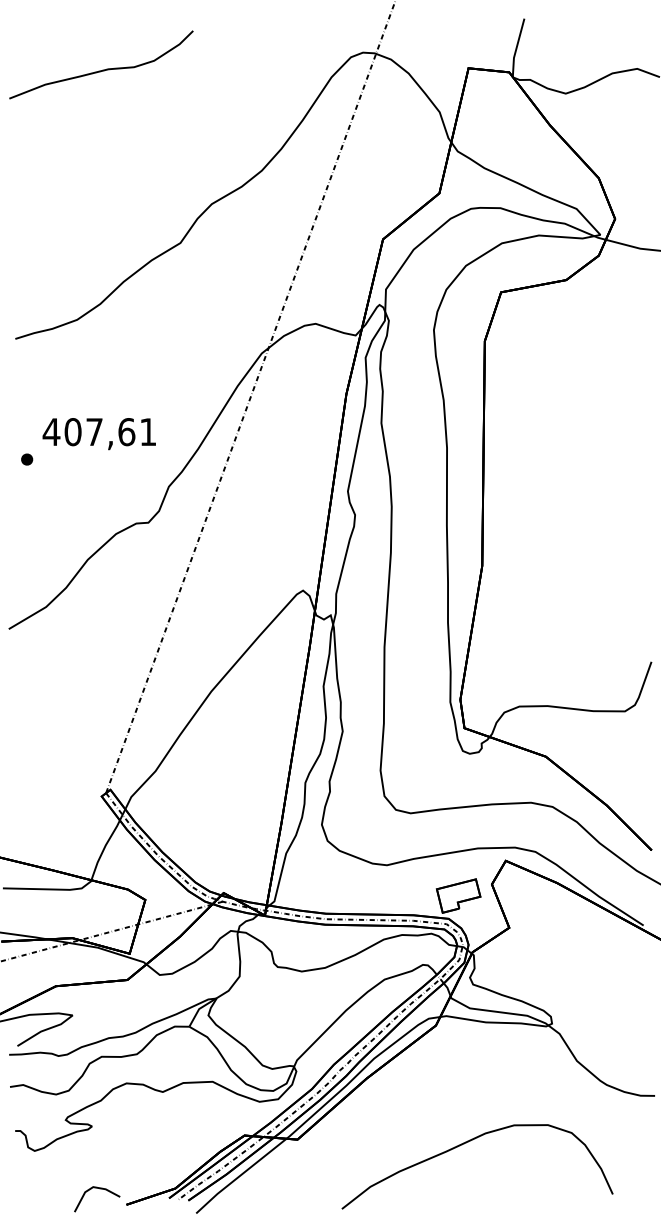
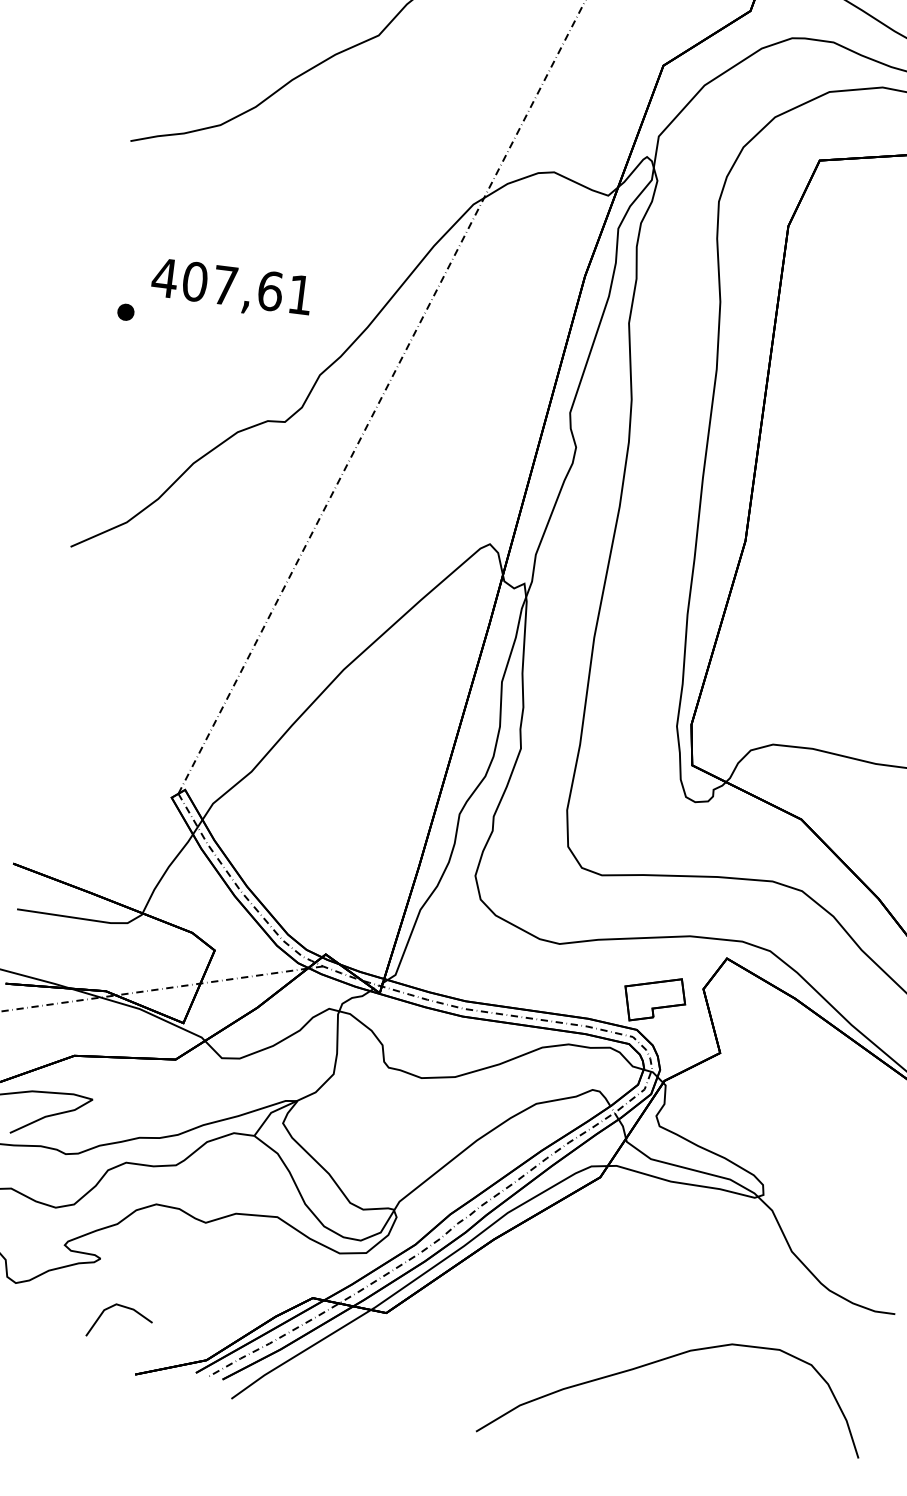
curve: (466, 1143) -> (662, 1361), moved
line: (99, 1189) -> (124, 1308), moved

